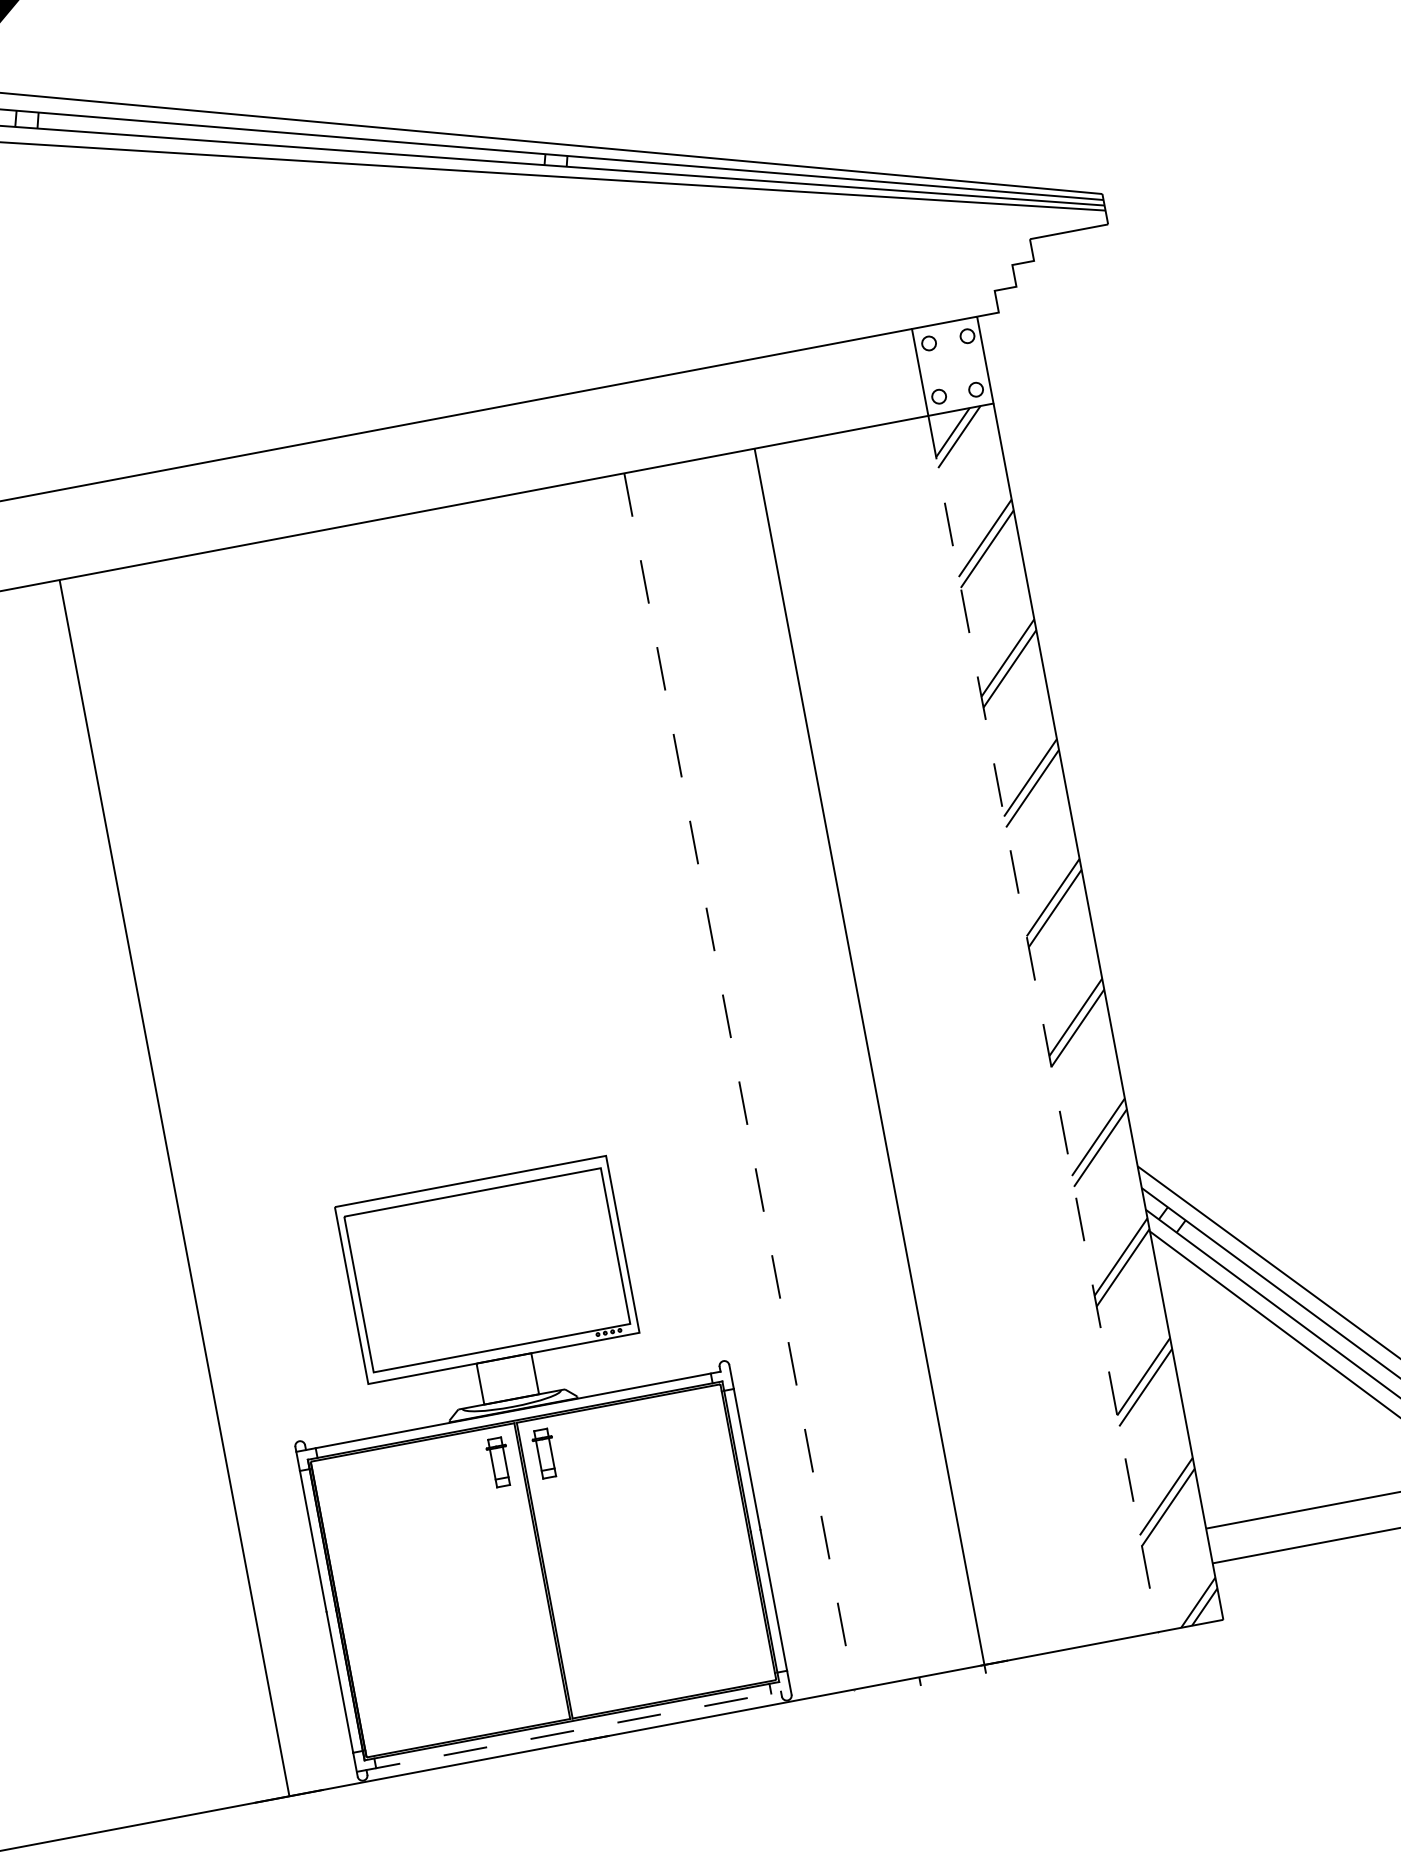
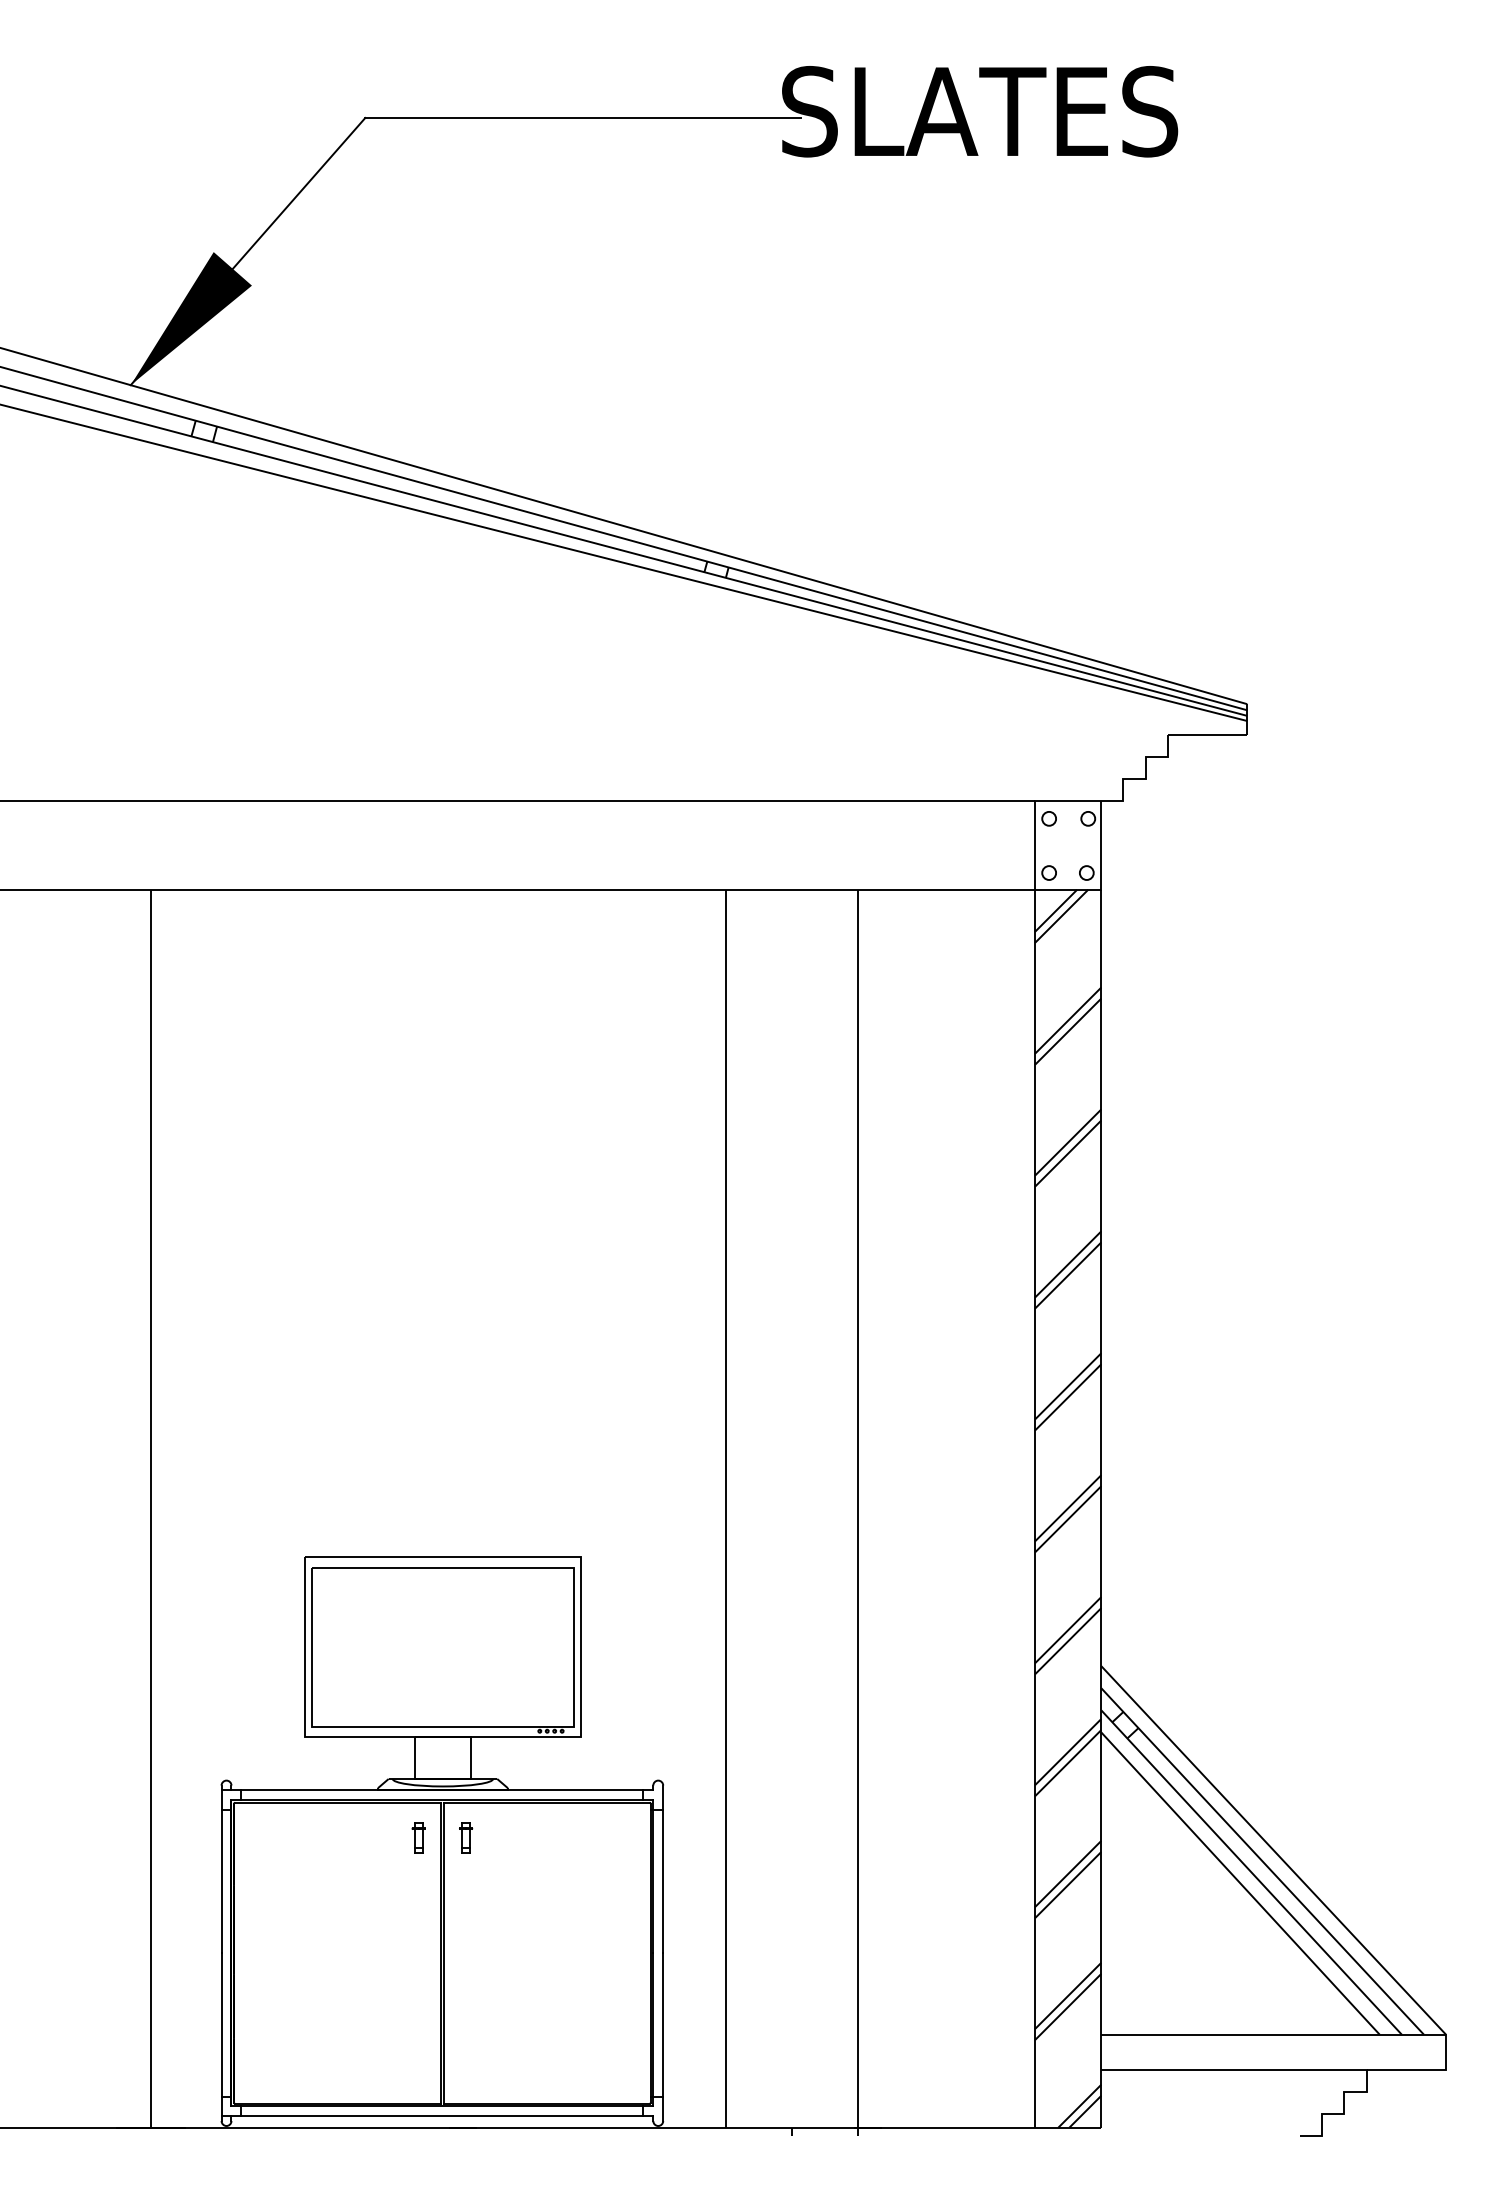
line: (1043, 1023) -> (1035, 1508), dashed -> solid
line: (739, 1081) -> (725, 1508), dashed -> solid
part: (545, 1452) -> (466, 1837), size x0.62
part: (498, 1461) -> (418, 1837), size x0.62
line: (568, 1732) -> (437, 2116), dashed -> solid

